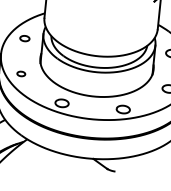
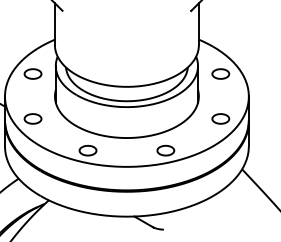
part: (24, 38) -> (32, 73), size x1.43
part: (20, 73) -> (32, 118), size x1.67

